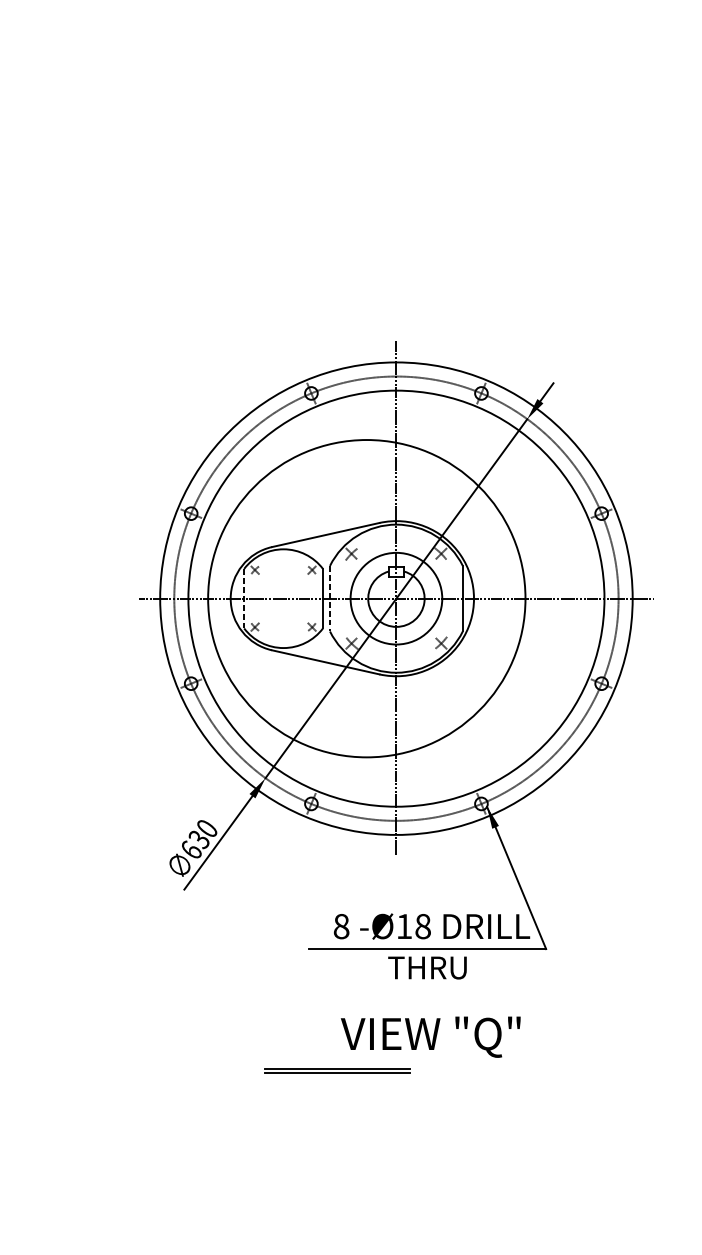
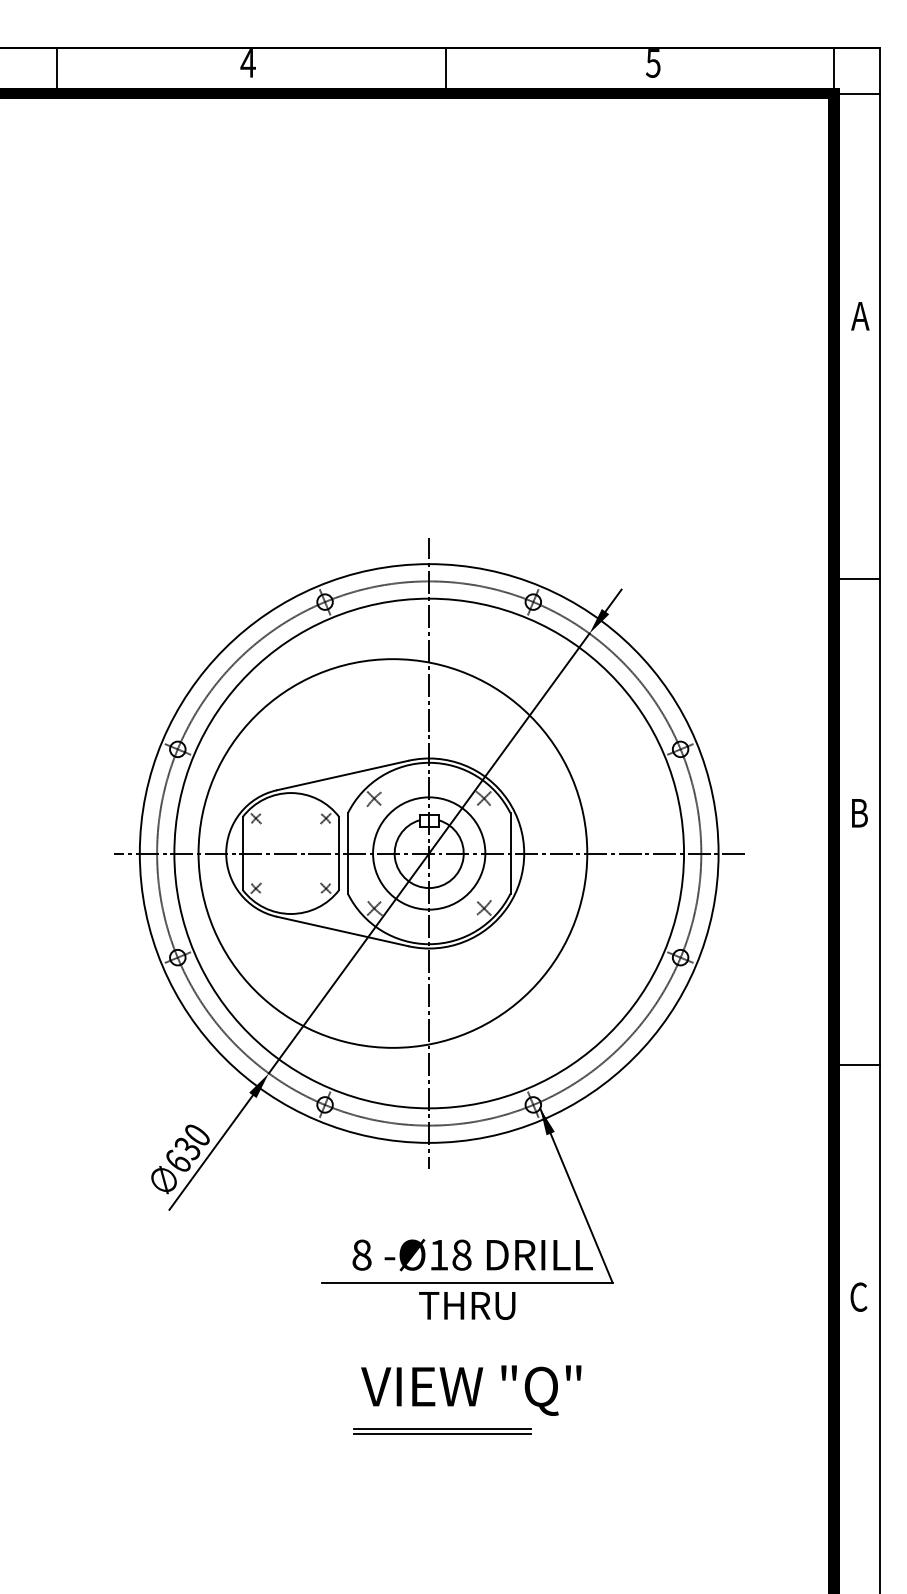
line: (244, 599) -> (242, 854), dashed -> solid
line: (329, 599) -> (347, 854), dashed -> solid
part: (337, 1070) -> (442, 1431), moved

